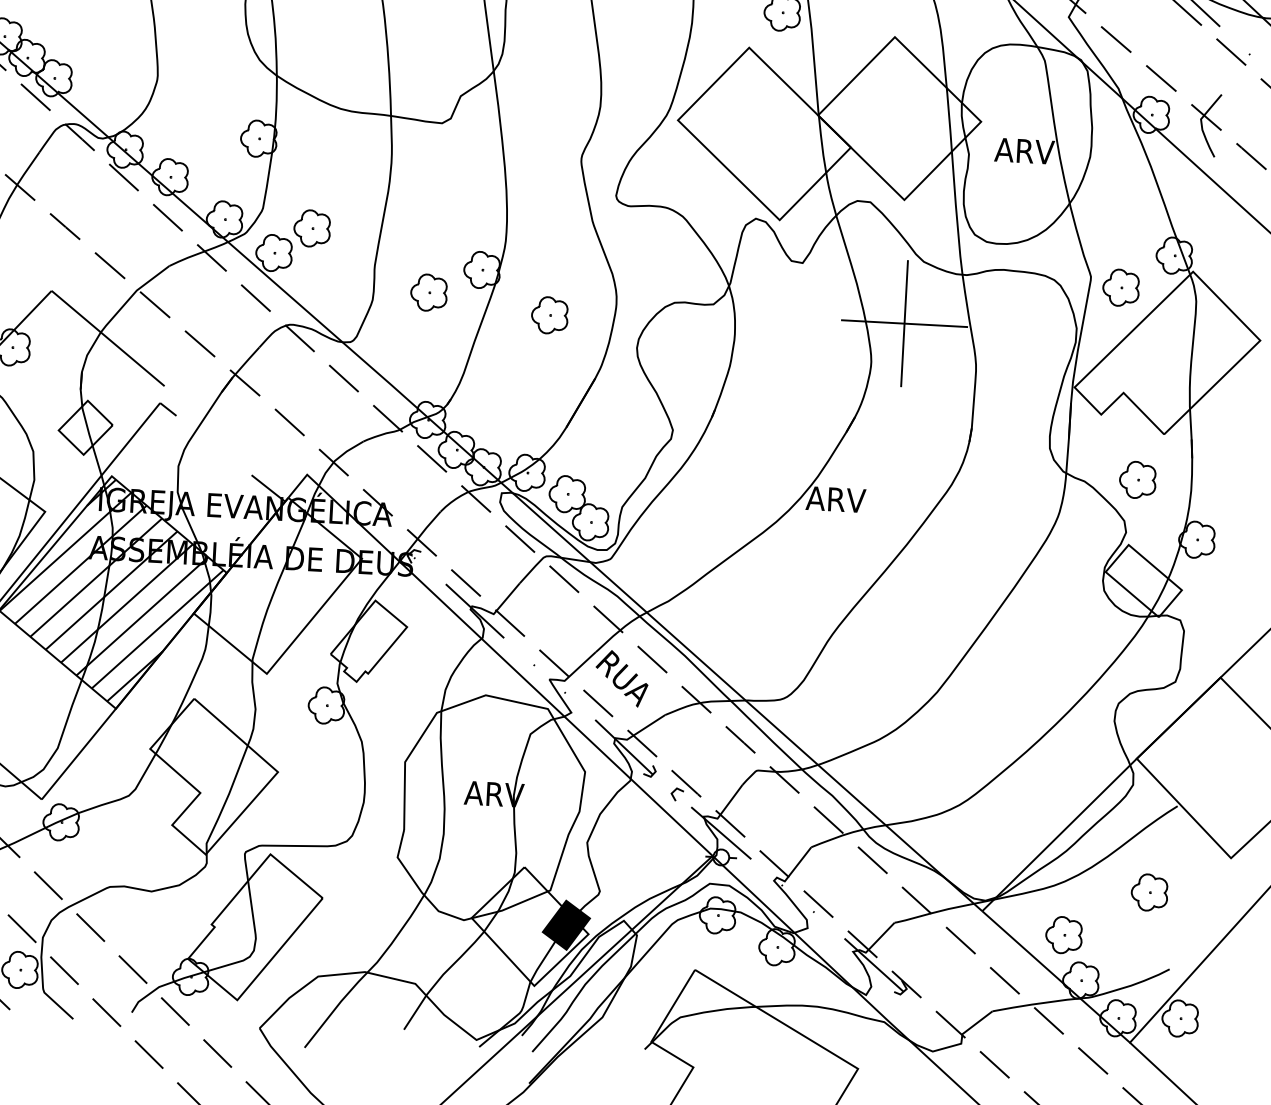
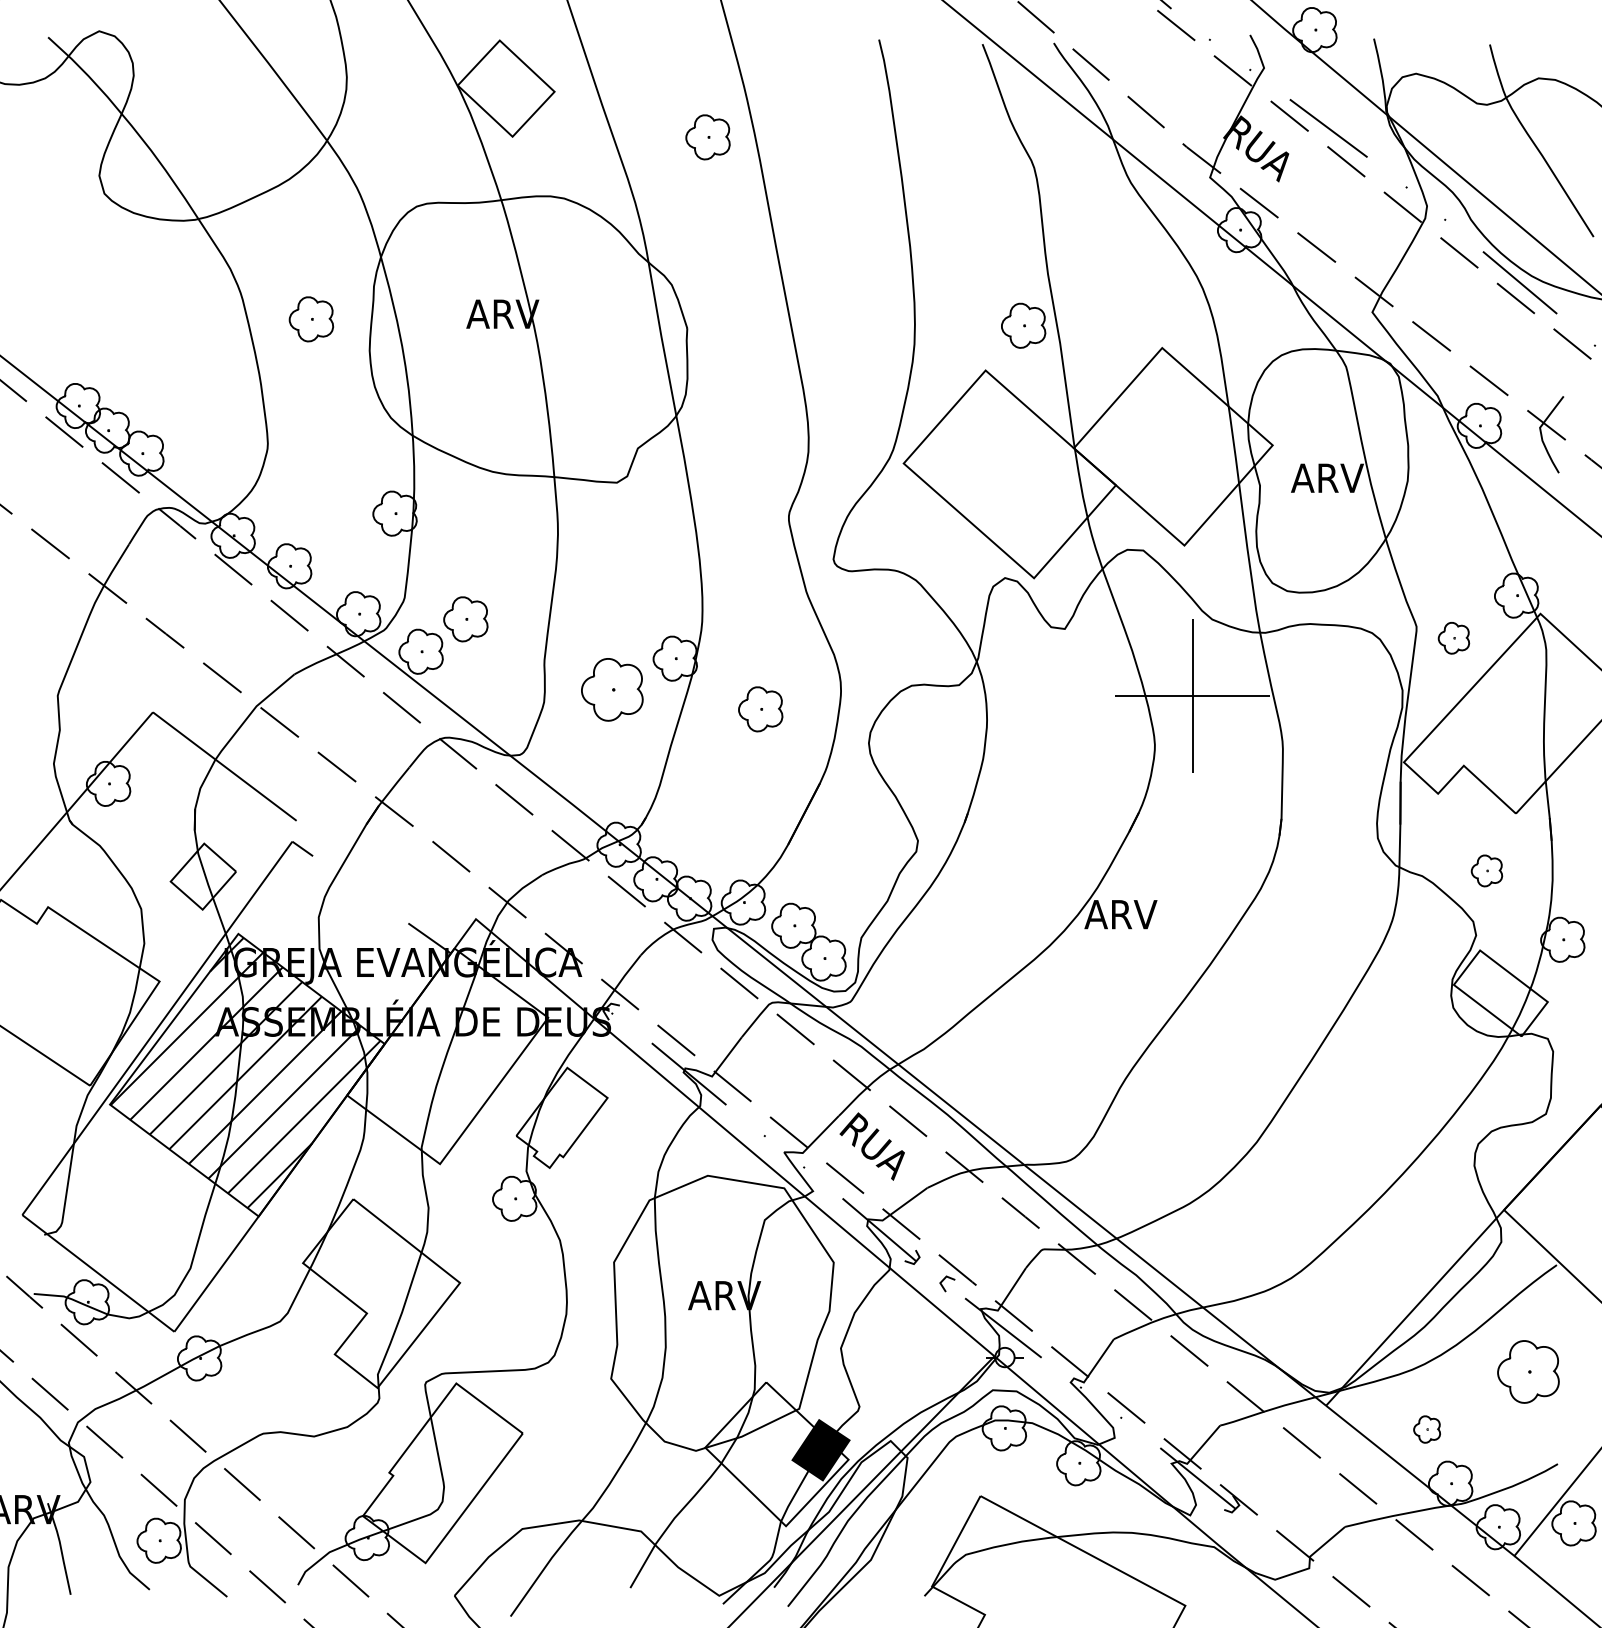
part: (1120, 288) -> (1453, 638), size x0.7
part: (428, 292) -> (611, 689), size x1.4
part: (1137, 479) -> (1486, 870), size x0.7
part: (1149, 892) -> (1528, 1372), size x1.4
part: (1063, 935) -> (1426, 1429), size x0.6

